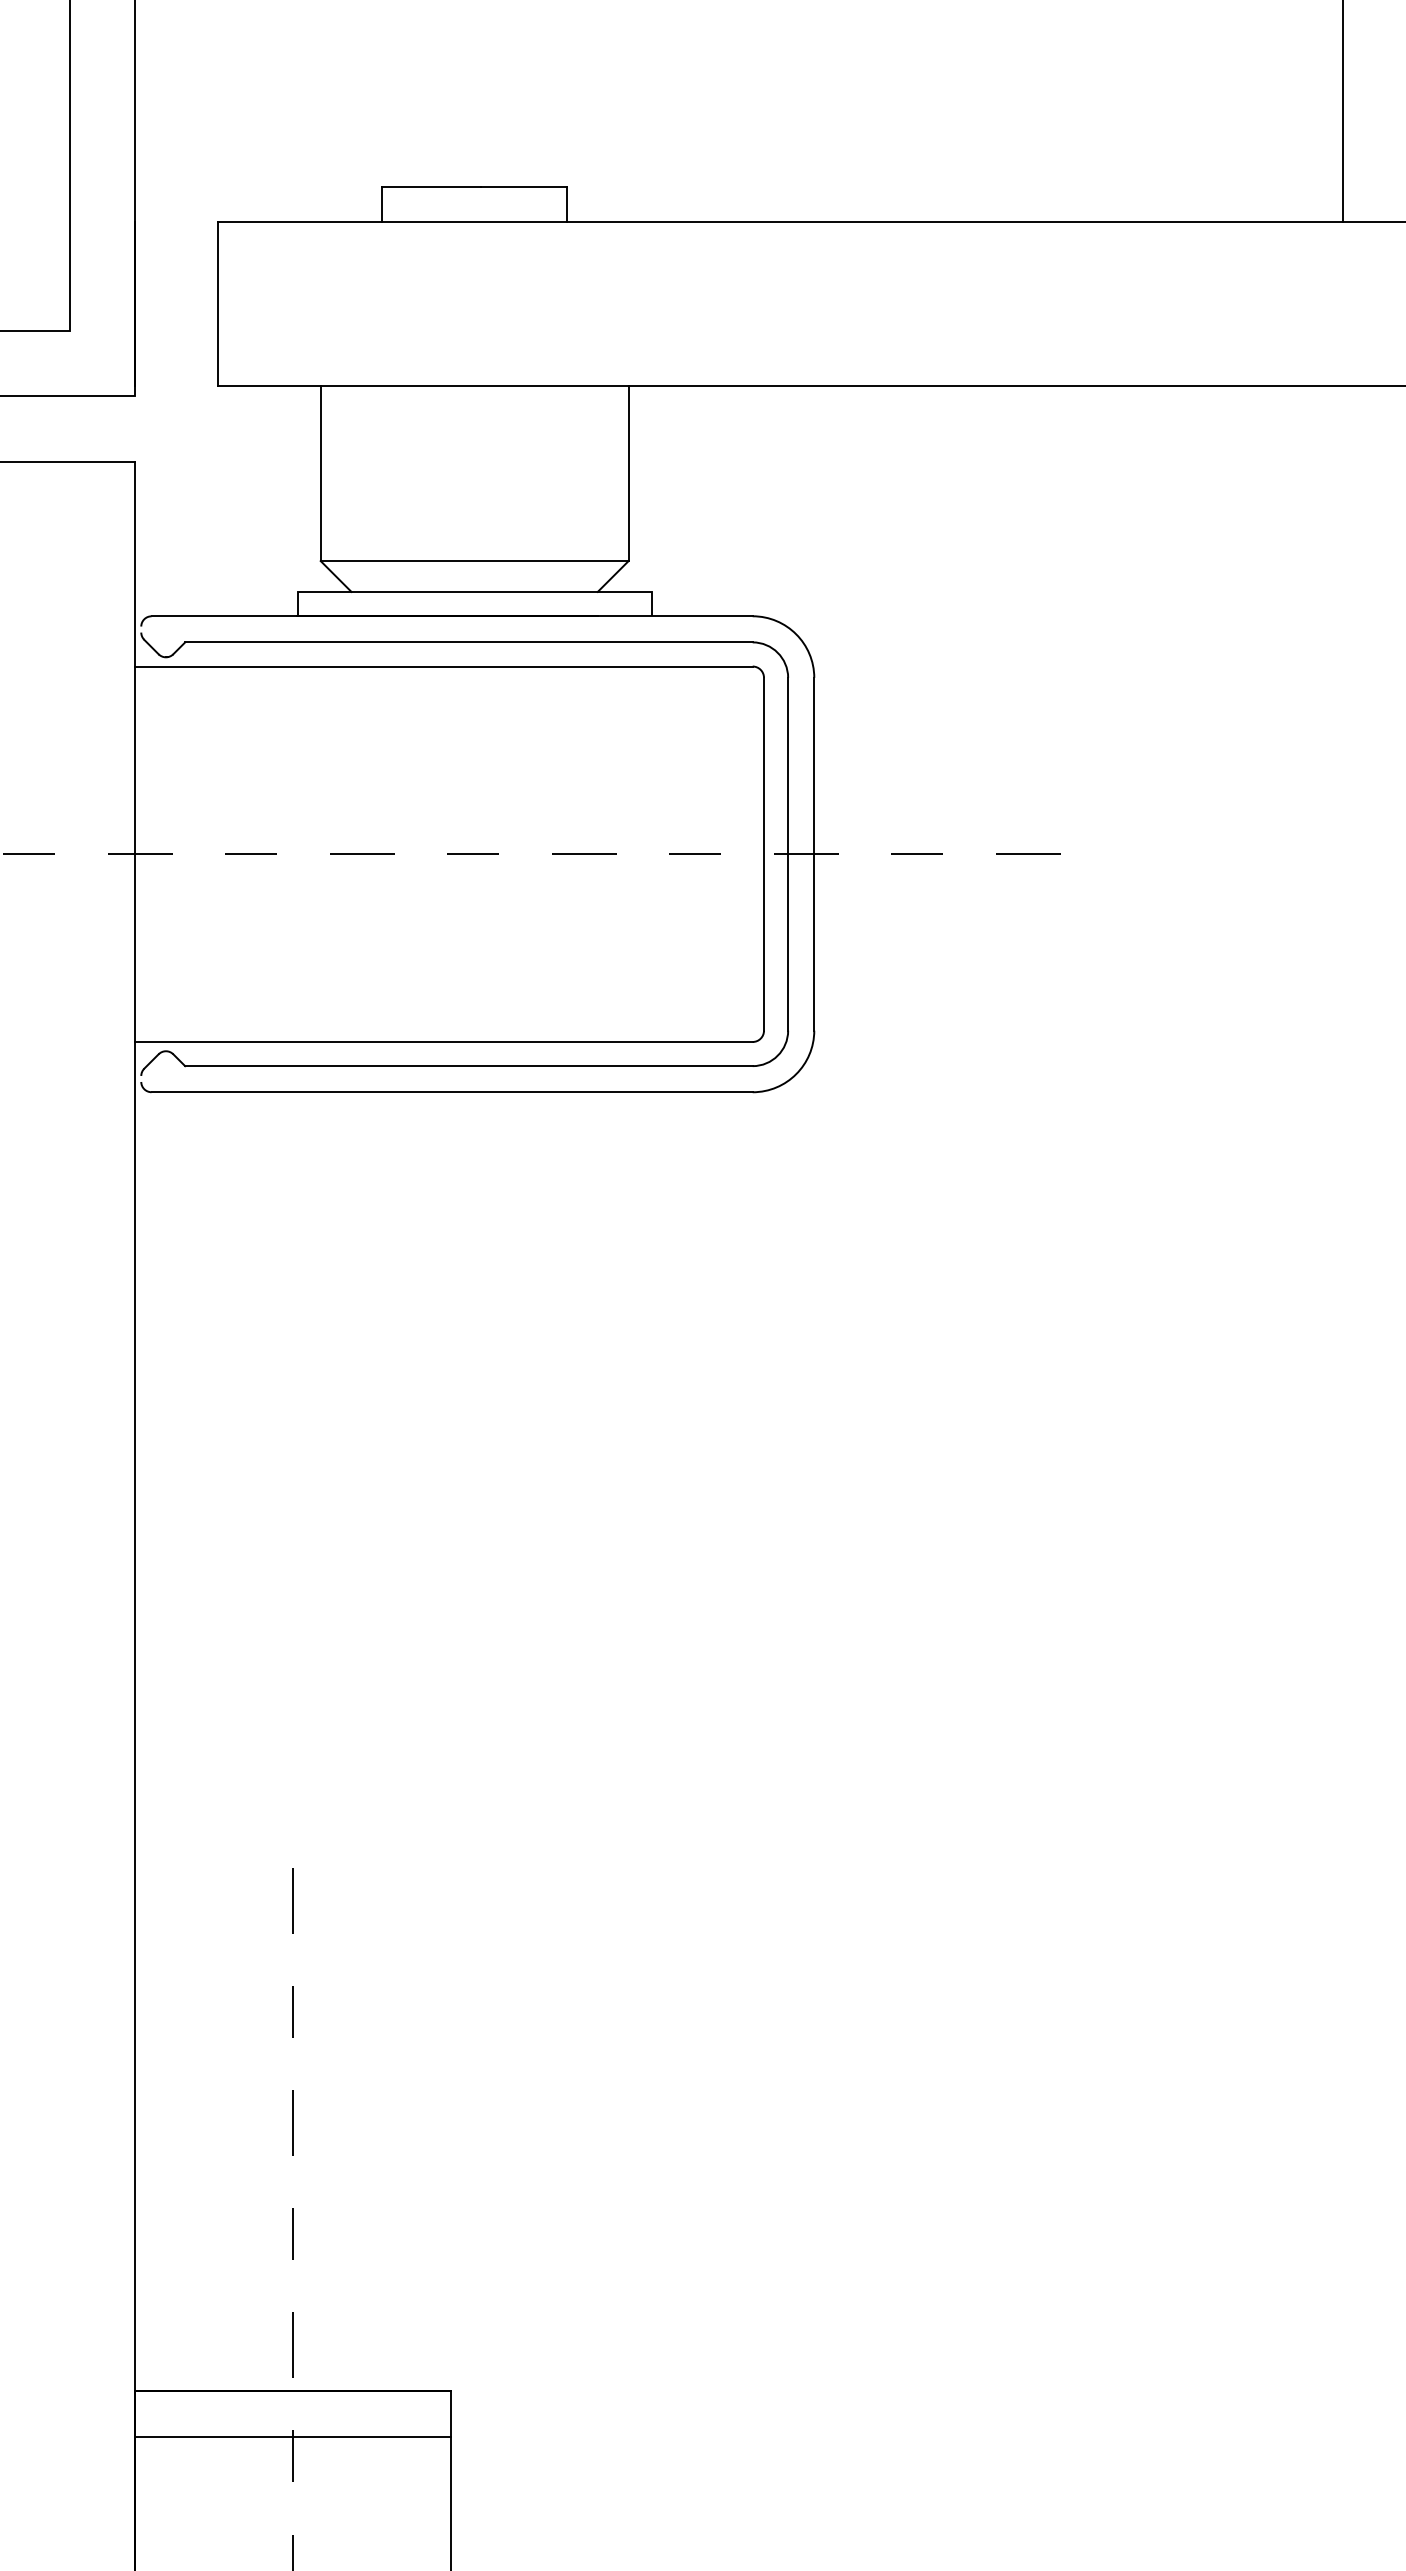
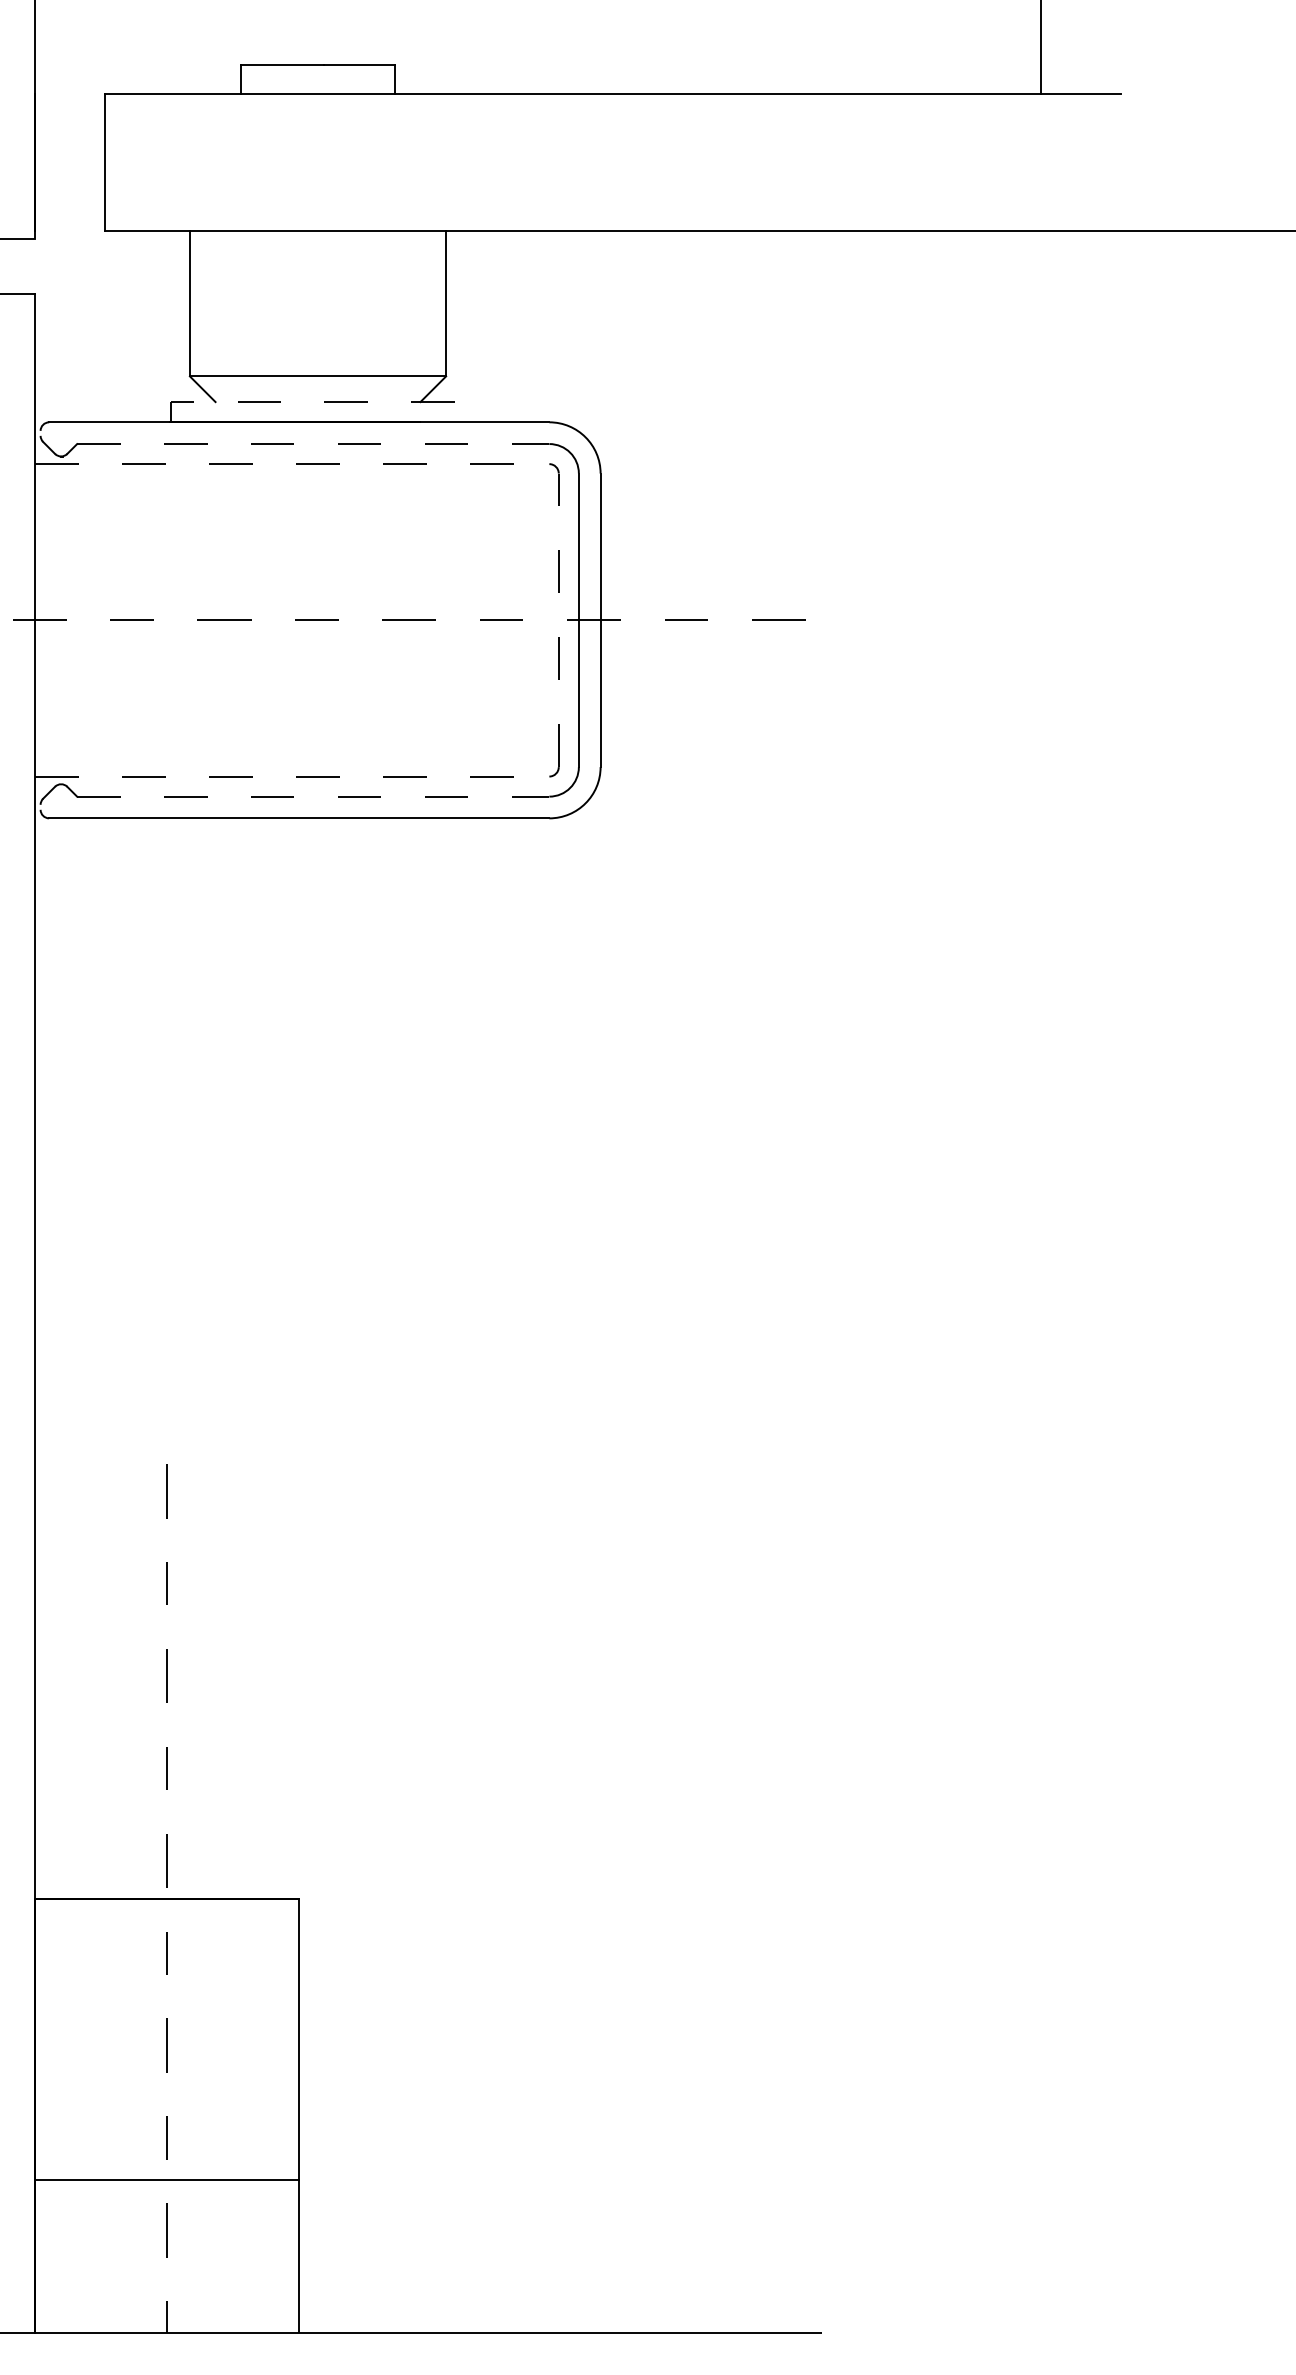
line: (475, 592) -> (318, 402), solid -> dashed
line: (469, 642) -> (313, 444), solid -> dashed
line: (443, 666) -> (292, 464), solid -> dashed
line: (763, 854) -> (558, 620), solid -> dashed
line: (443, 1041) -> (292, 776), solid -> dashed
line: (469, 1065) -> (313, 796), solid -> dashed
line: (292, 2437) -> (166, 1937), removed

